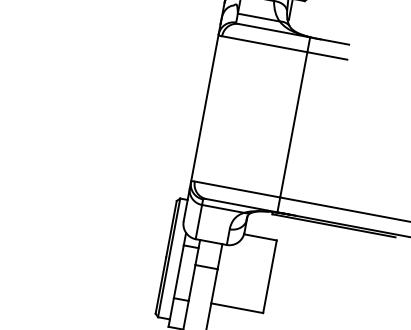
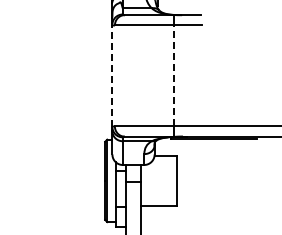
line: (205, 107) -> (112, 75), solid -> dashed
line: (294, 124) -> (174, 75), solid -> dashed

